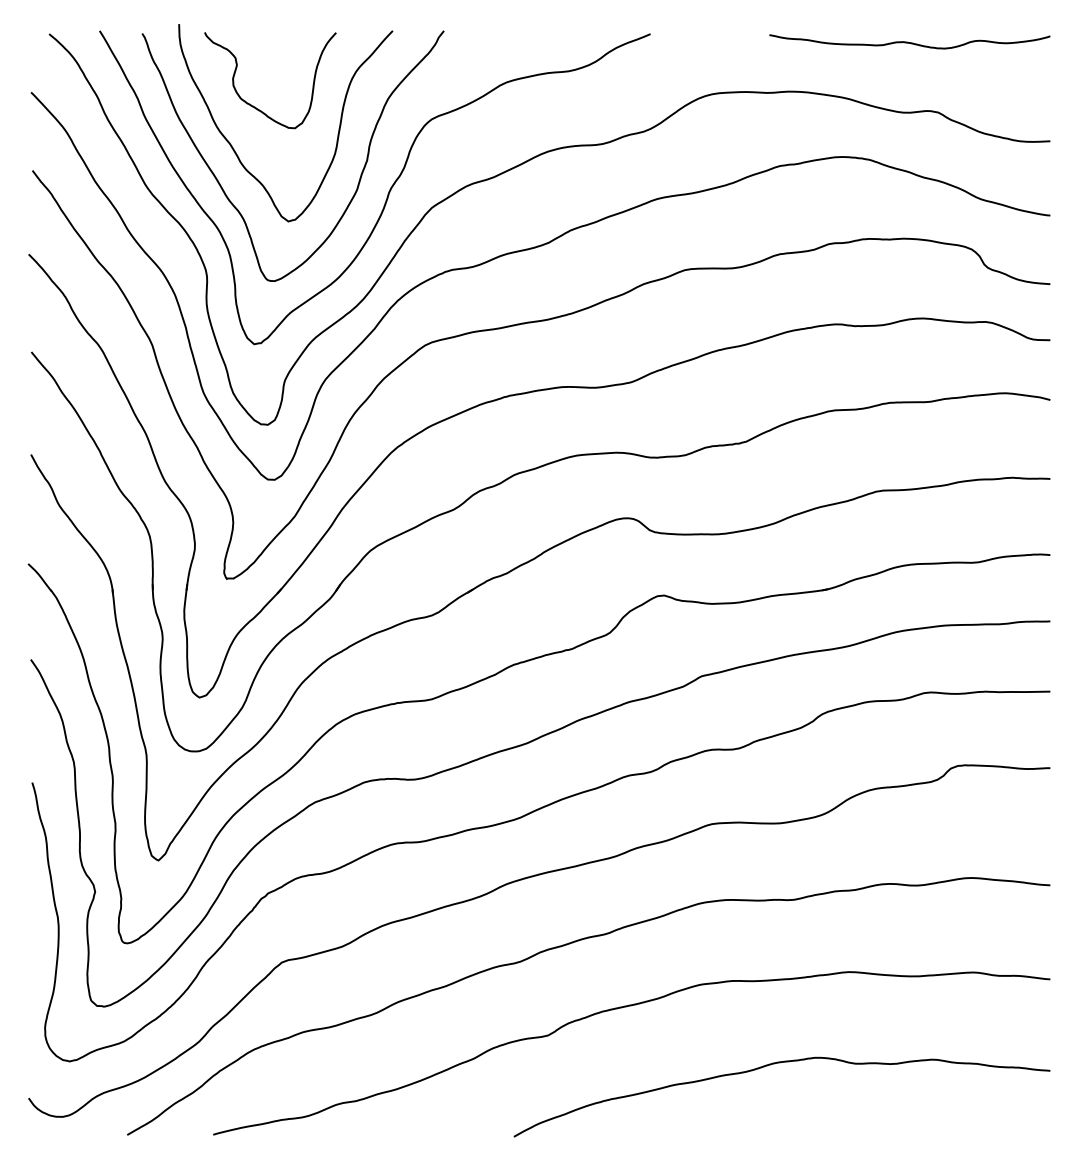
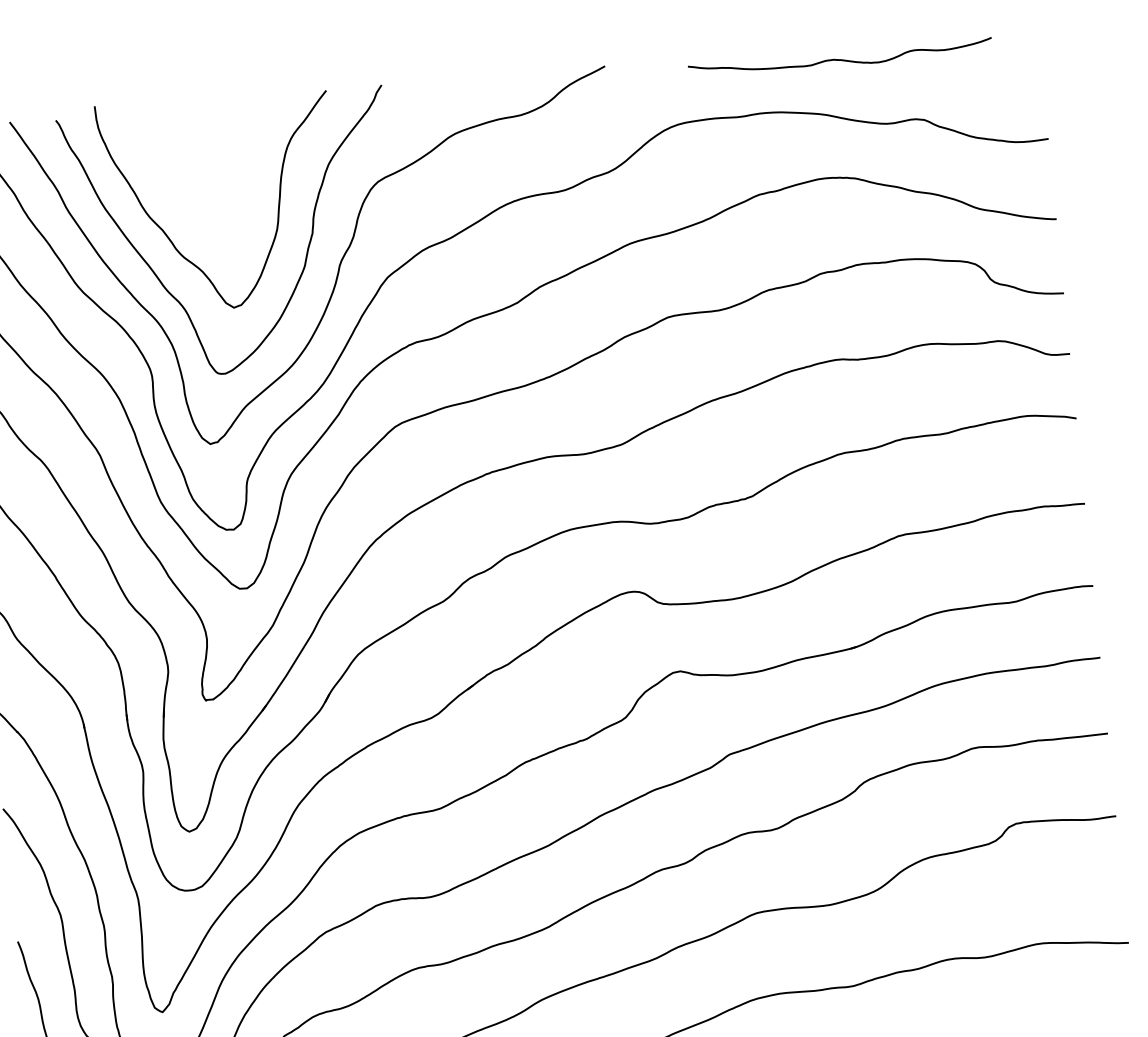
curve: (909, 42) -> (840, 59), moved
curve: (255, 106) -> (186, 187), removed

